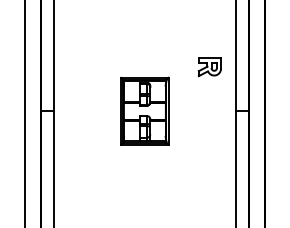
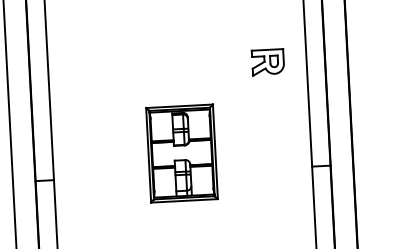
part: (209, 67) -> (267, 62), moved
part: (144, 110) -> (181, 152), moved

